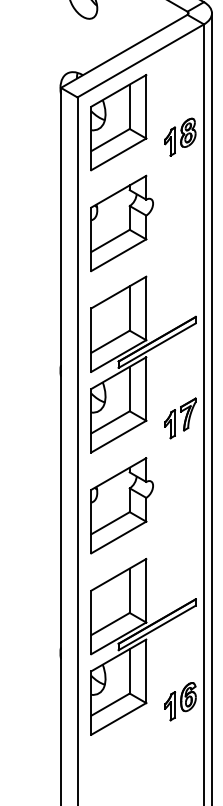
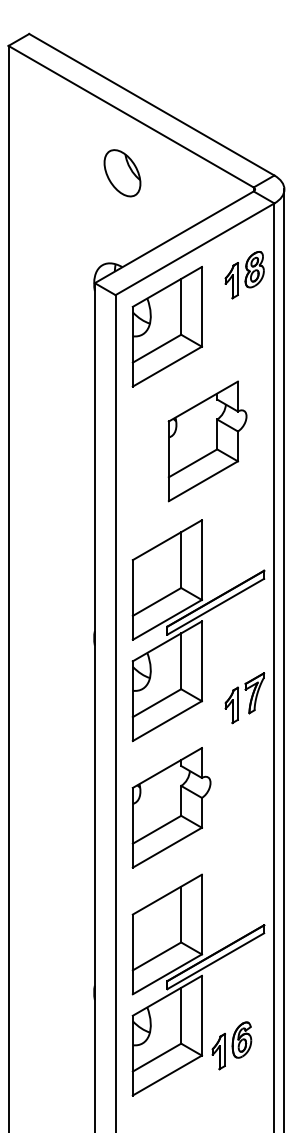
part: (180, 137) -> (244, 275), moved
part: (122, 223) -> (207, 441), moved
part: (180, 701) -> (231, 1045), moved

